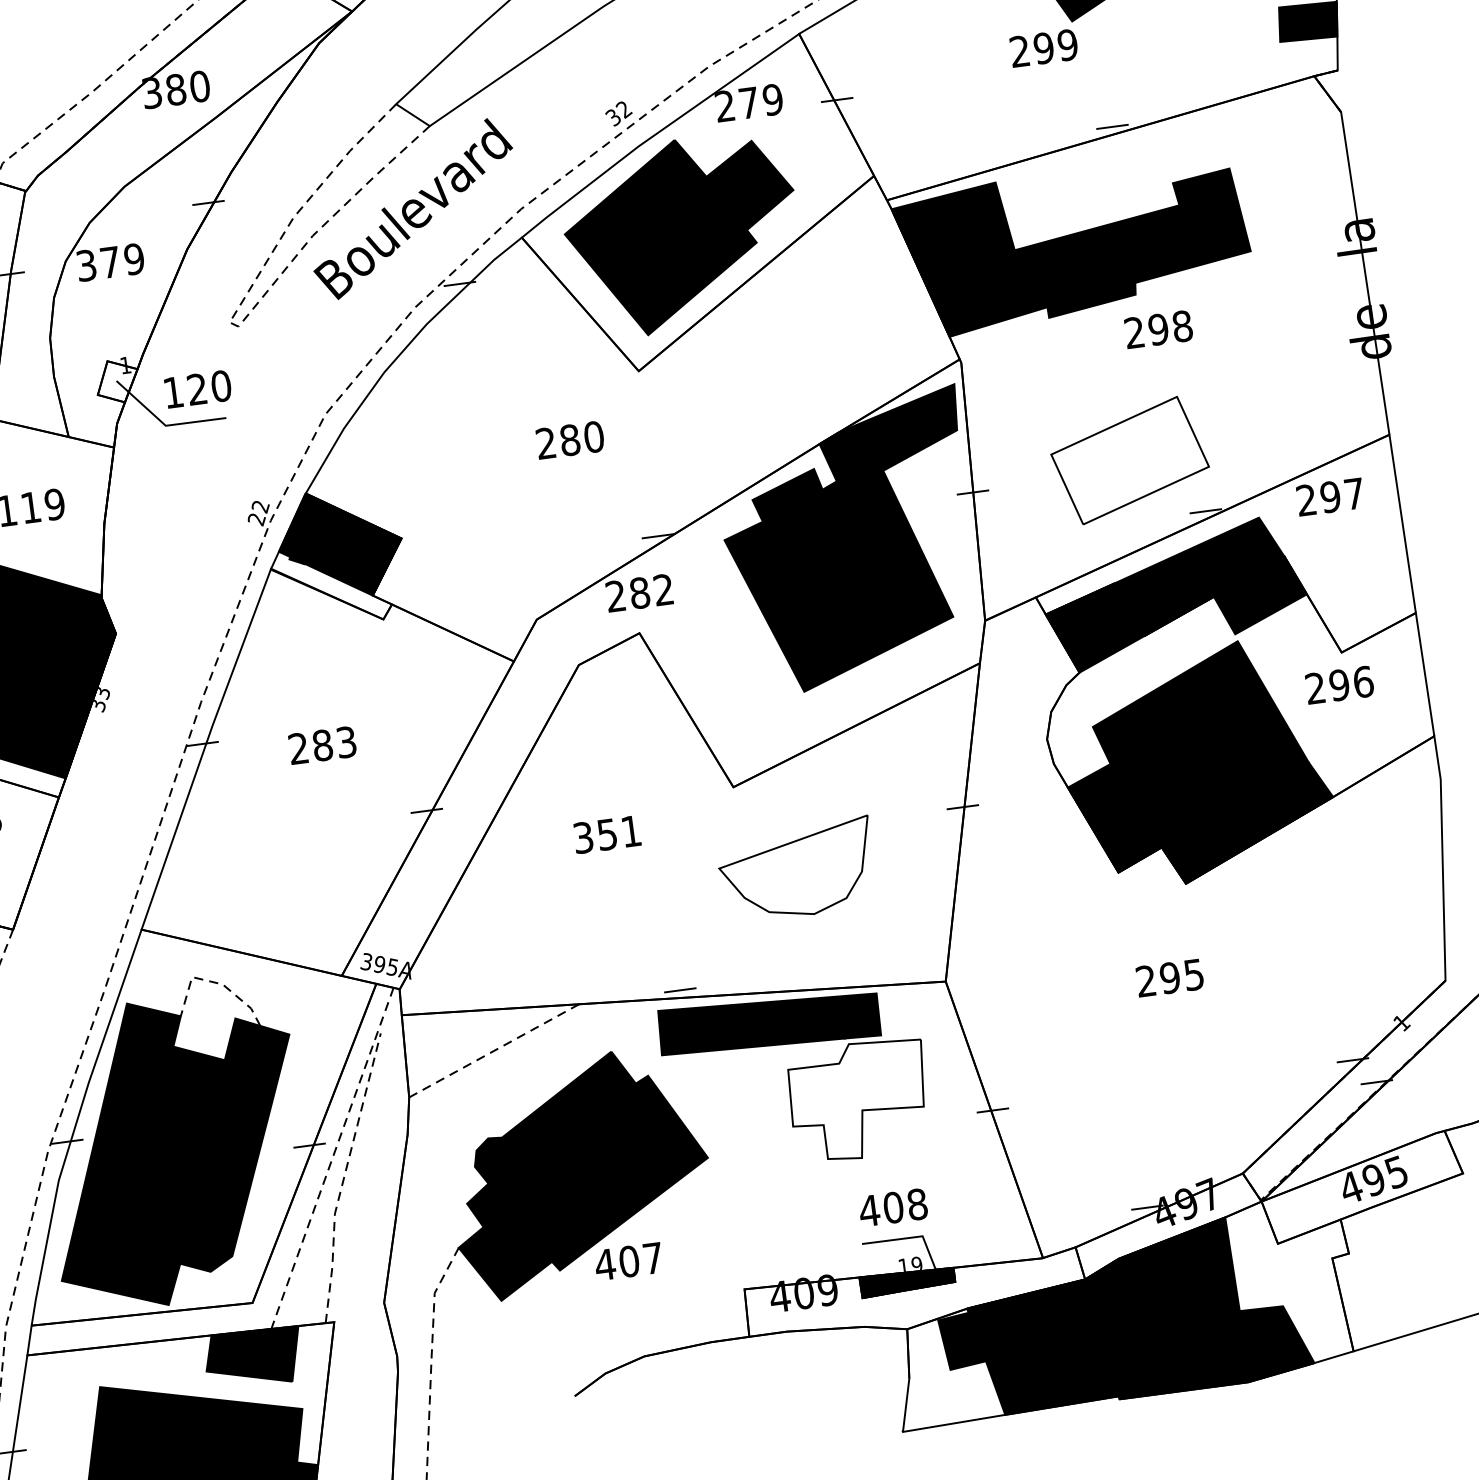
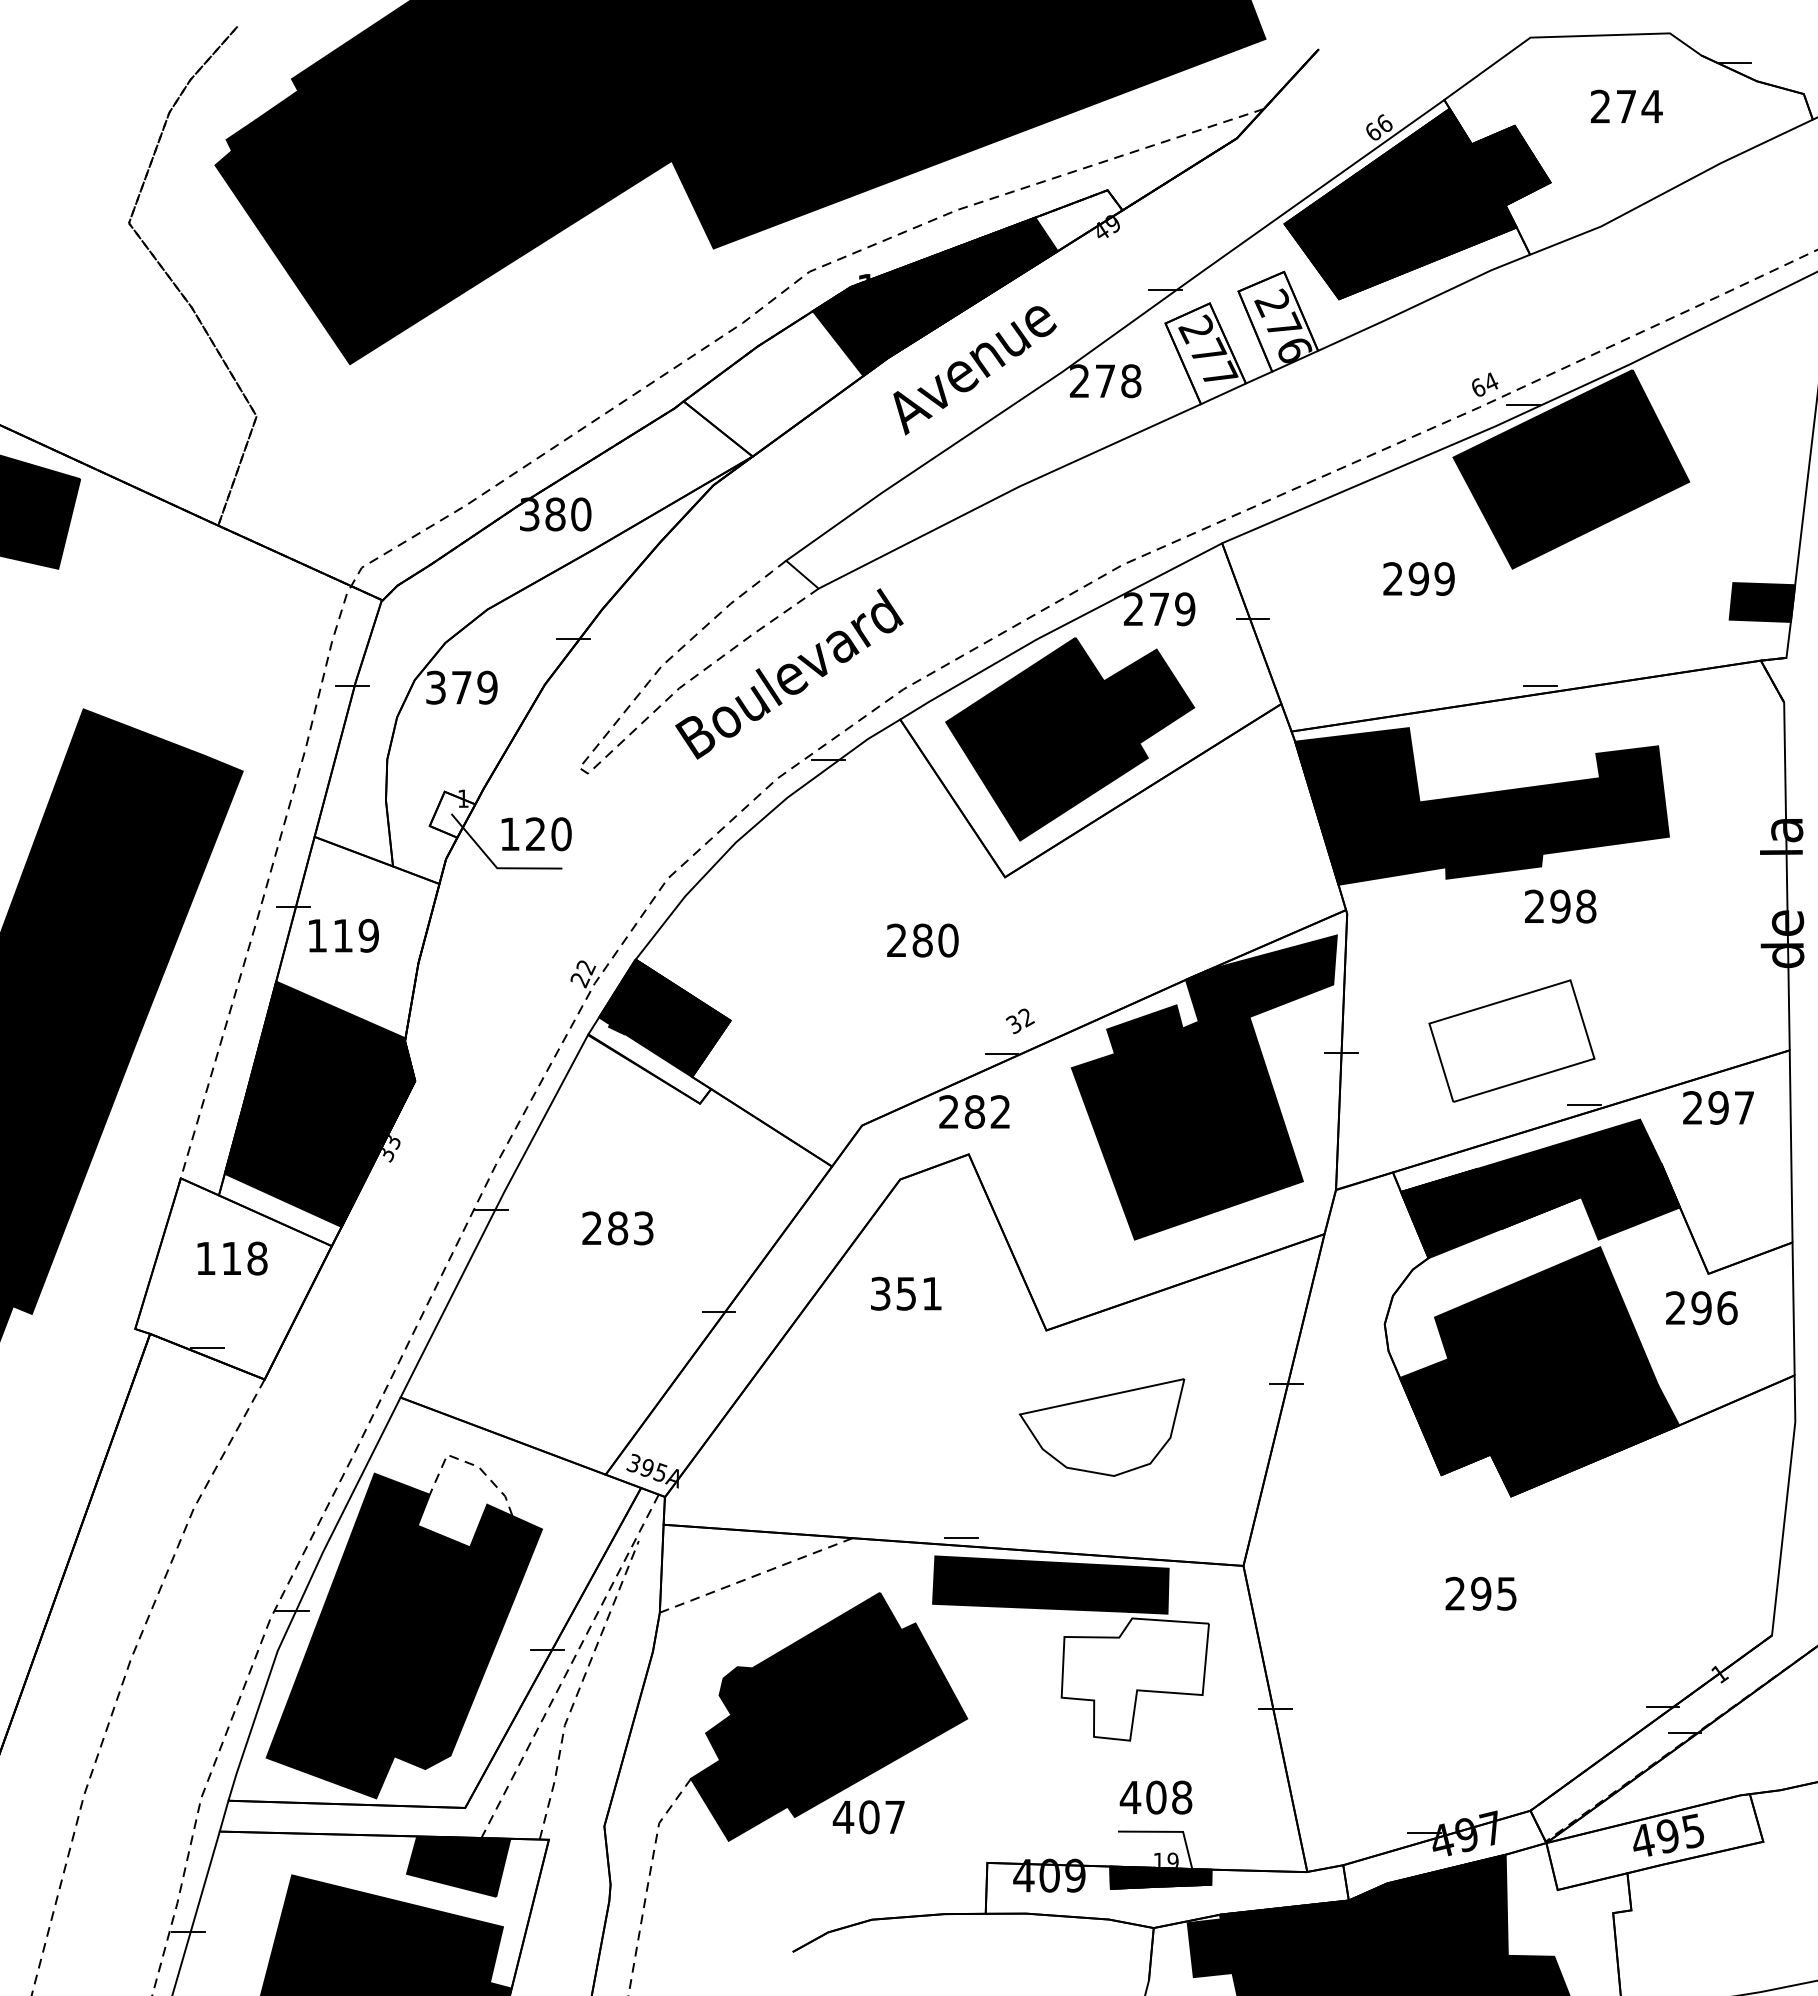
text: (1043, 47) -> (1418, 578), moved
text: (618, 114) -> (1019, 1021), moved
text: (607, 834) -> (906, 1293), moved

